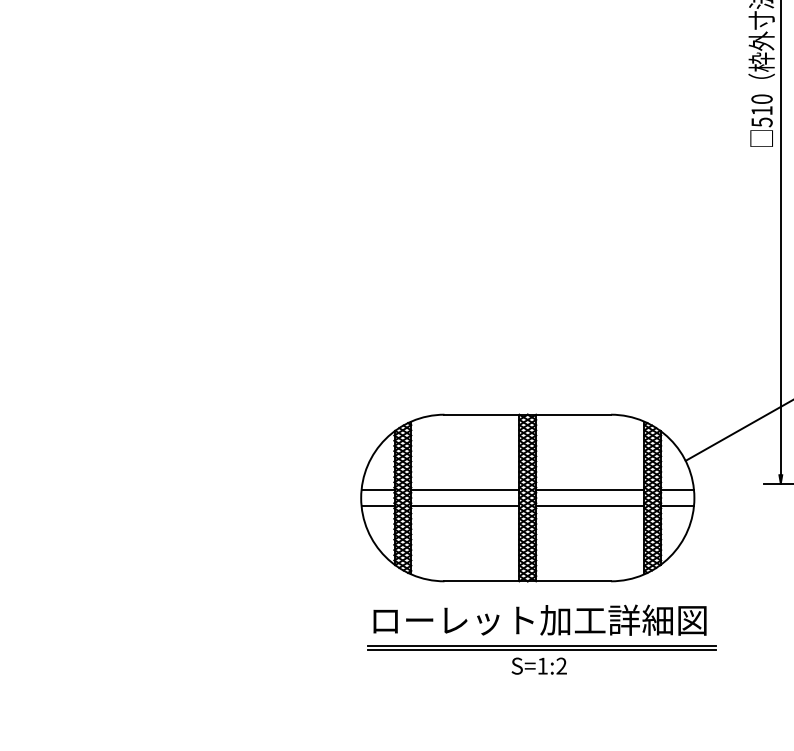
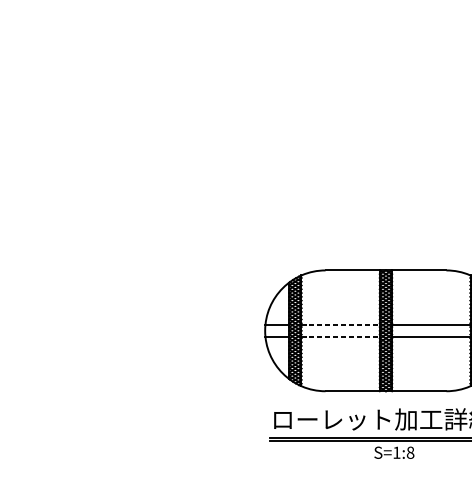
line: (465, 489) -> (340, 324), solid -> dashed
line: (465, 506) -> (340, 336), solid -> dashed
text: (561, 665) -> (410, 452), S=1:2 -> S=1:8

